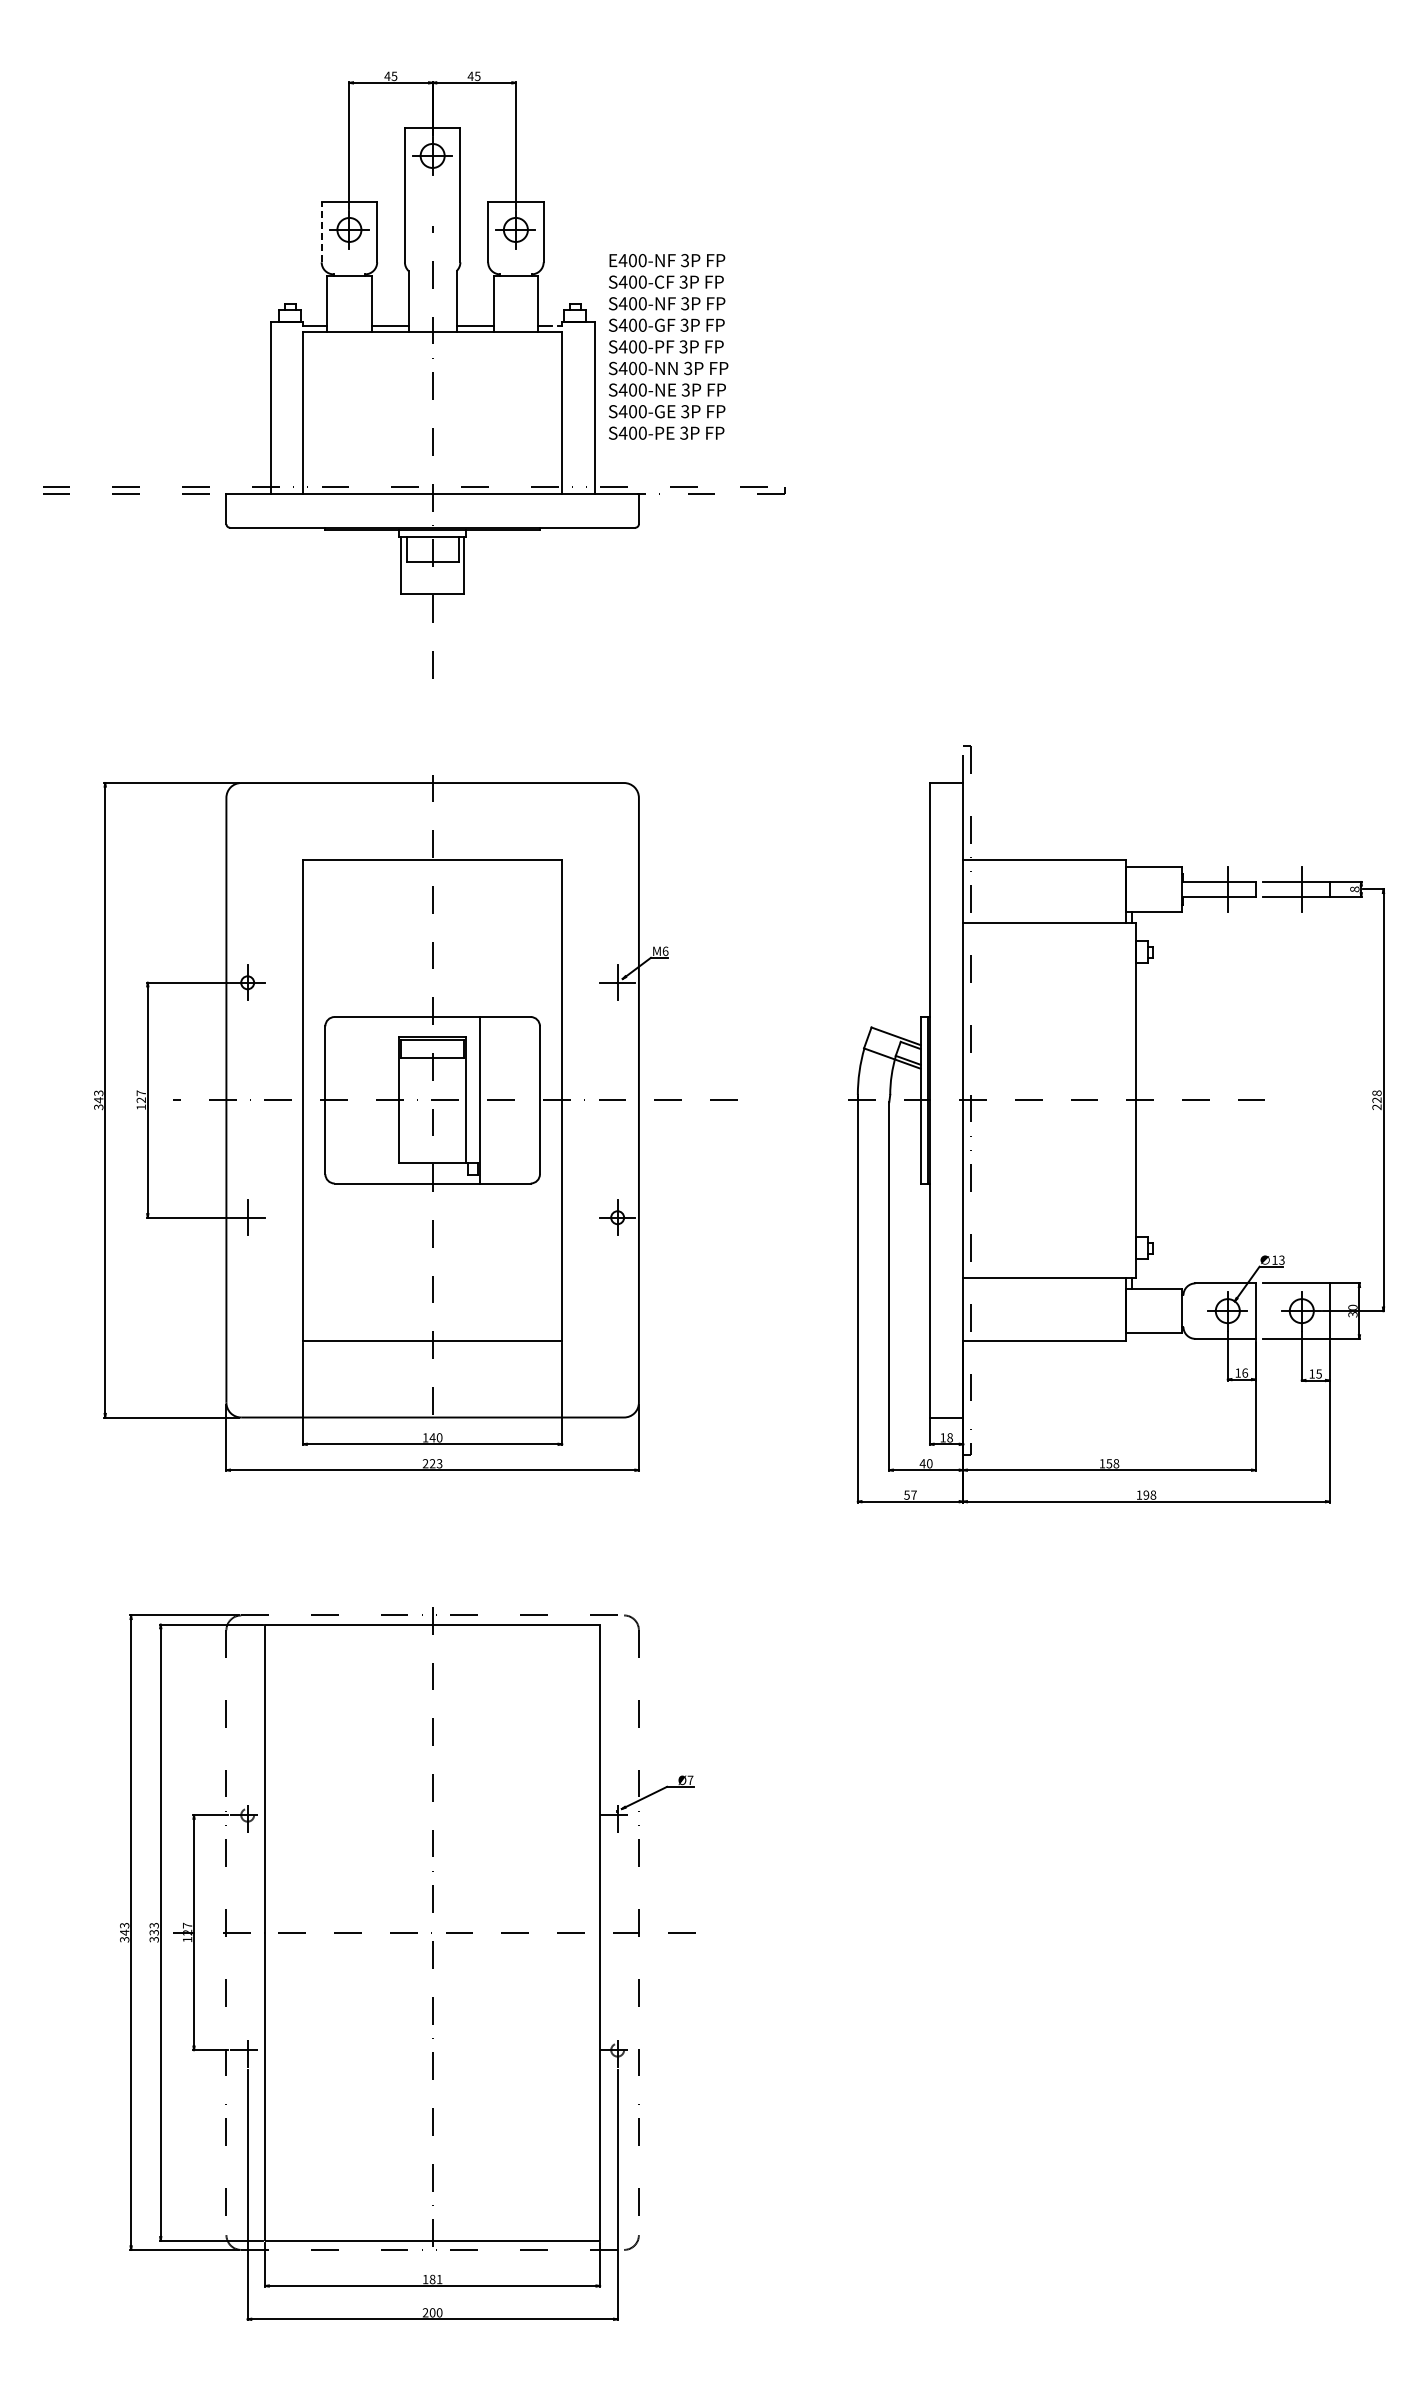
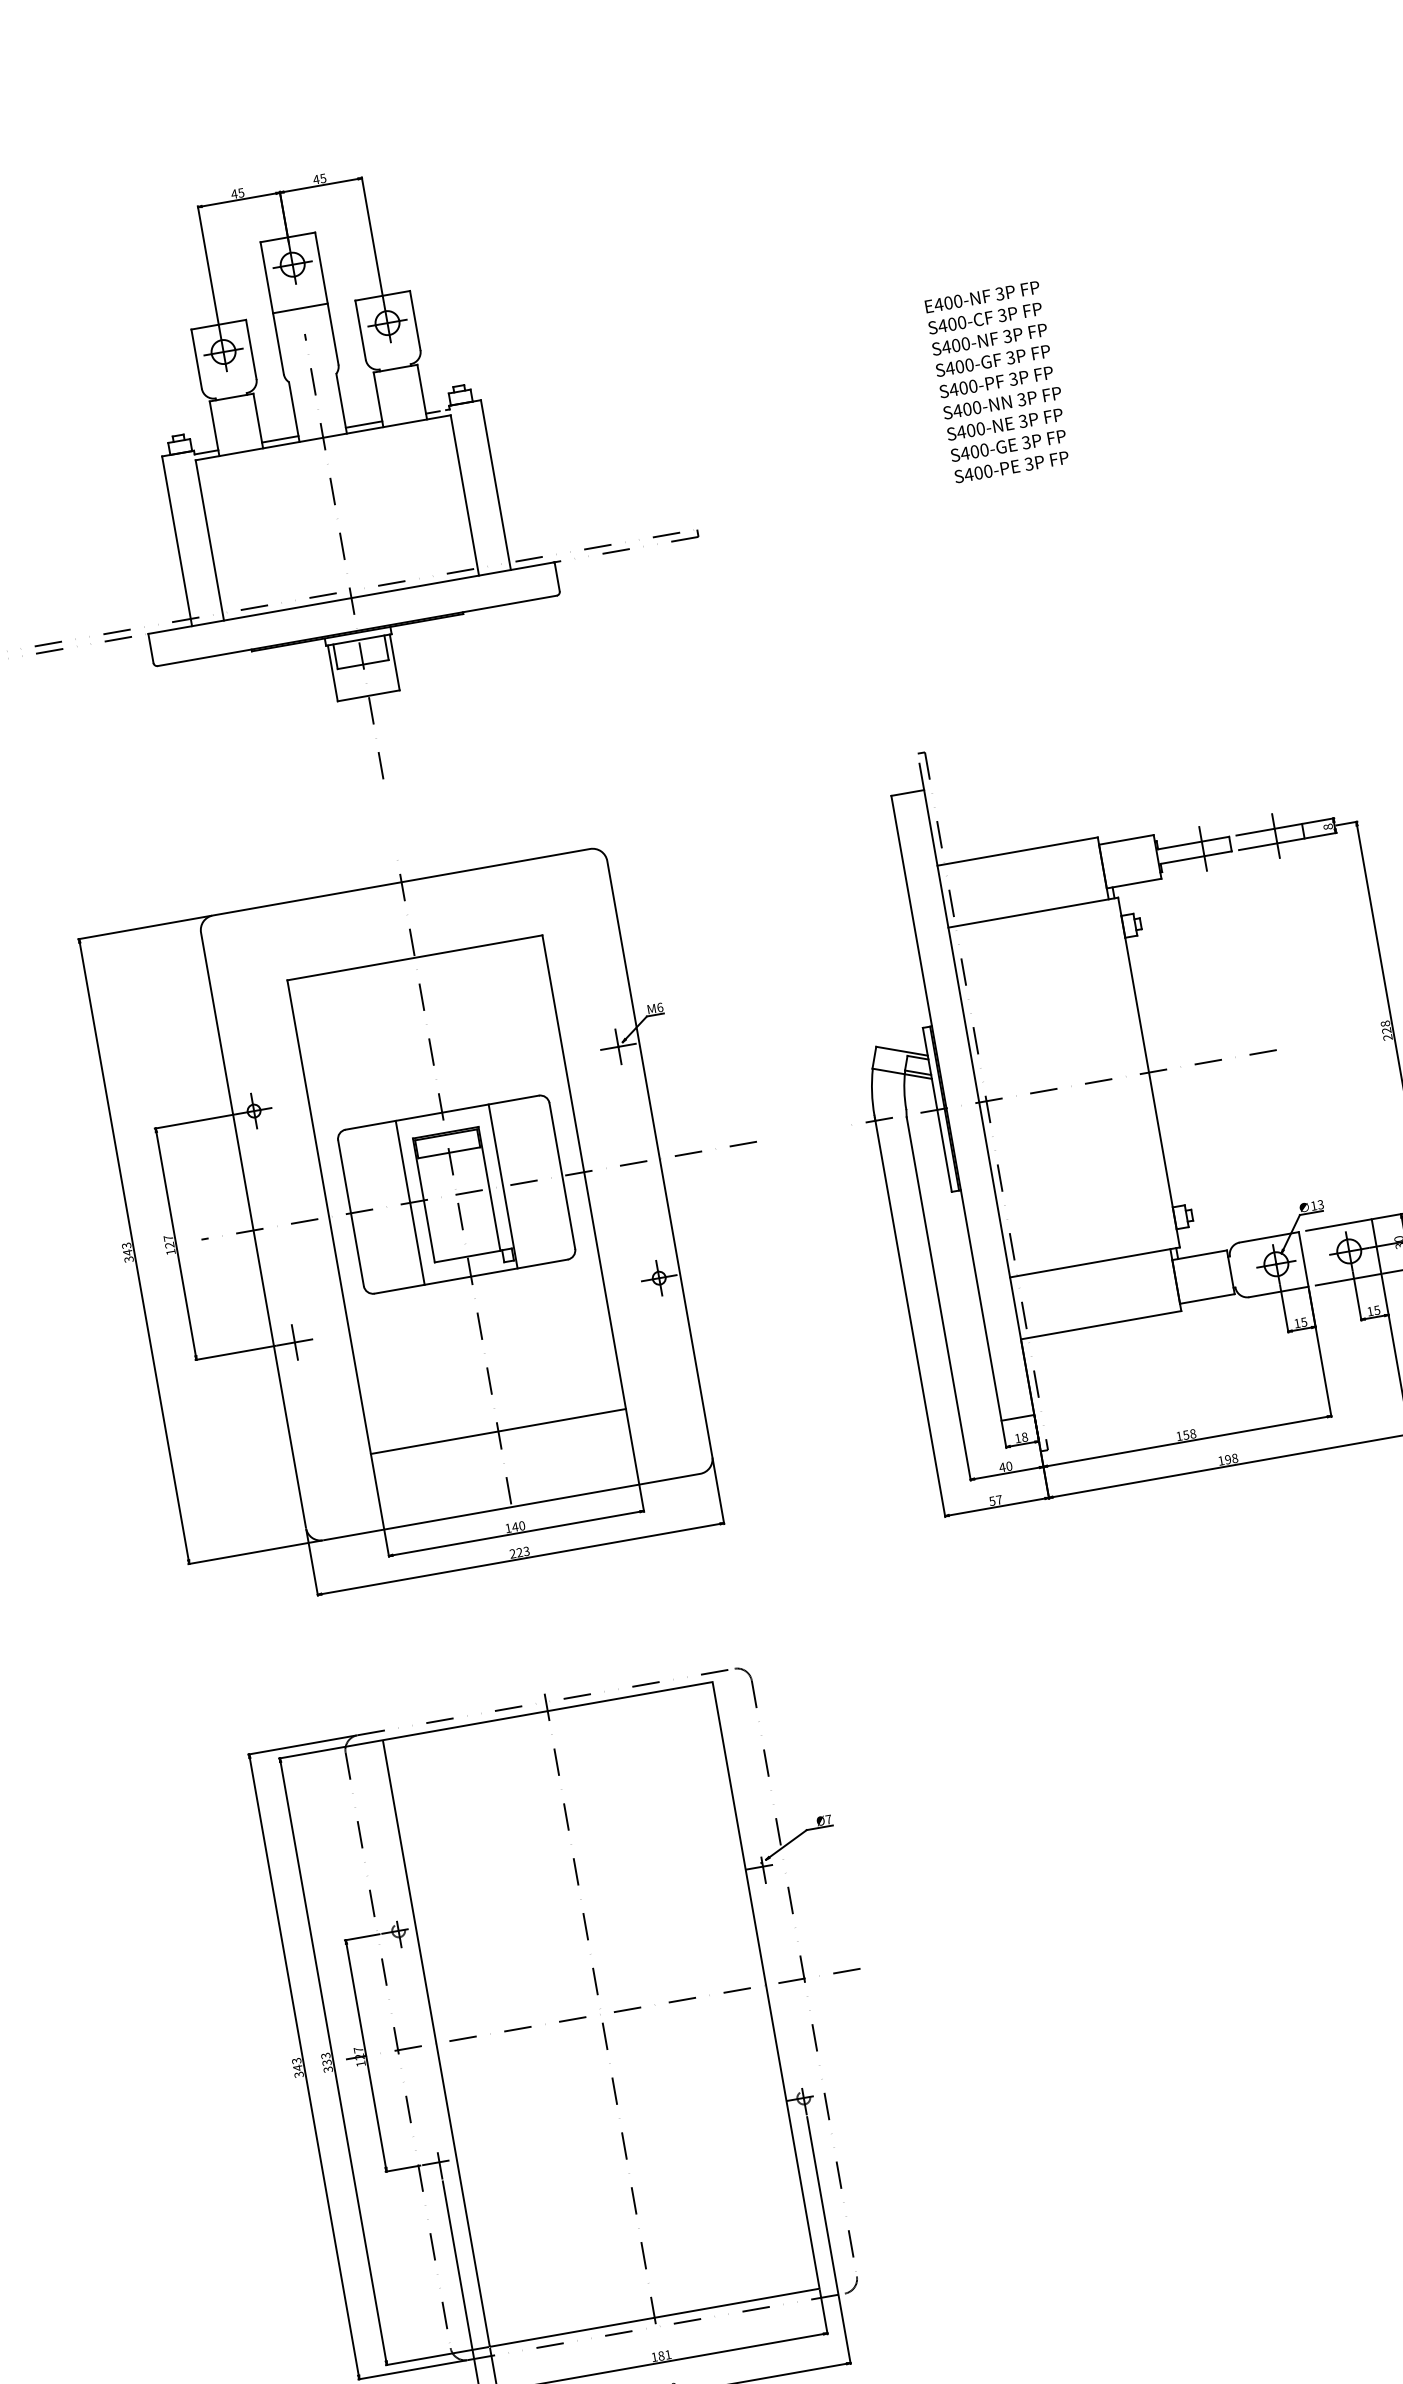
line: (432, 200) -> (300, 308), added
line: (321, 231) -> (196, 358), dashed -> solid
text: (668, 346) -> (998, 381), moved
line: (385, 1100) -> (410, 1203), added
text: (1245, 1372) -> (1304, 1321), 16 -> 15

